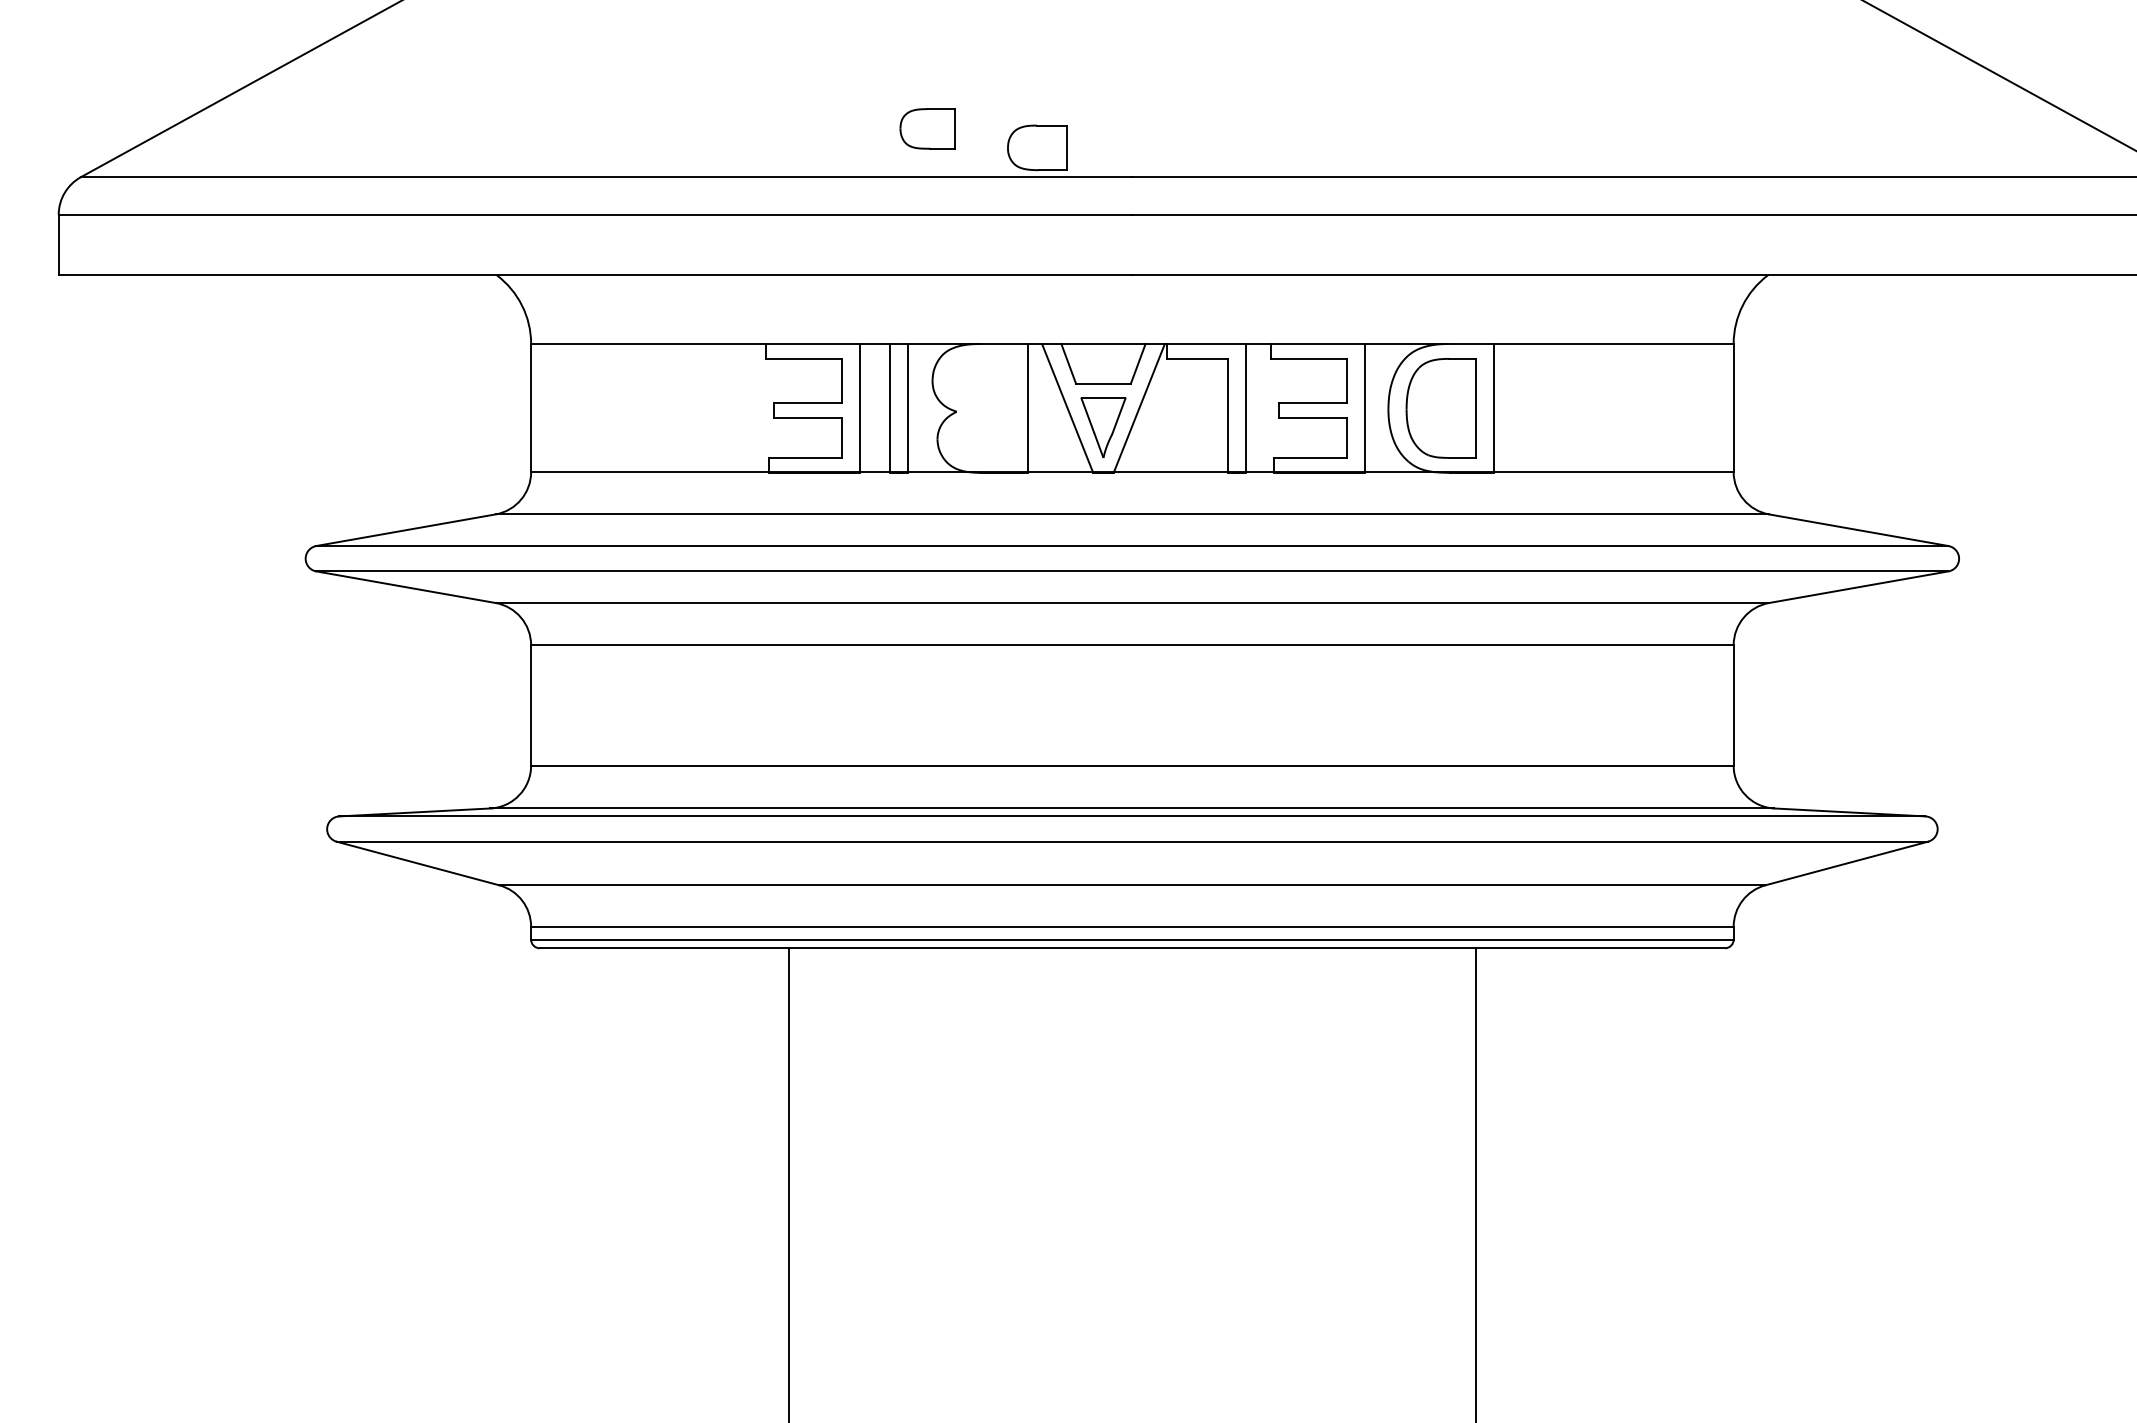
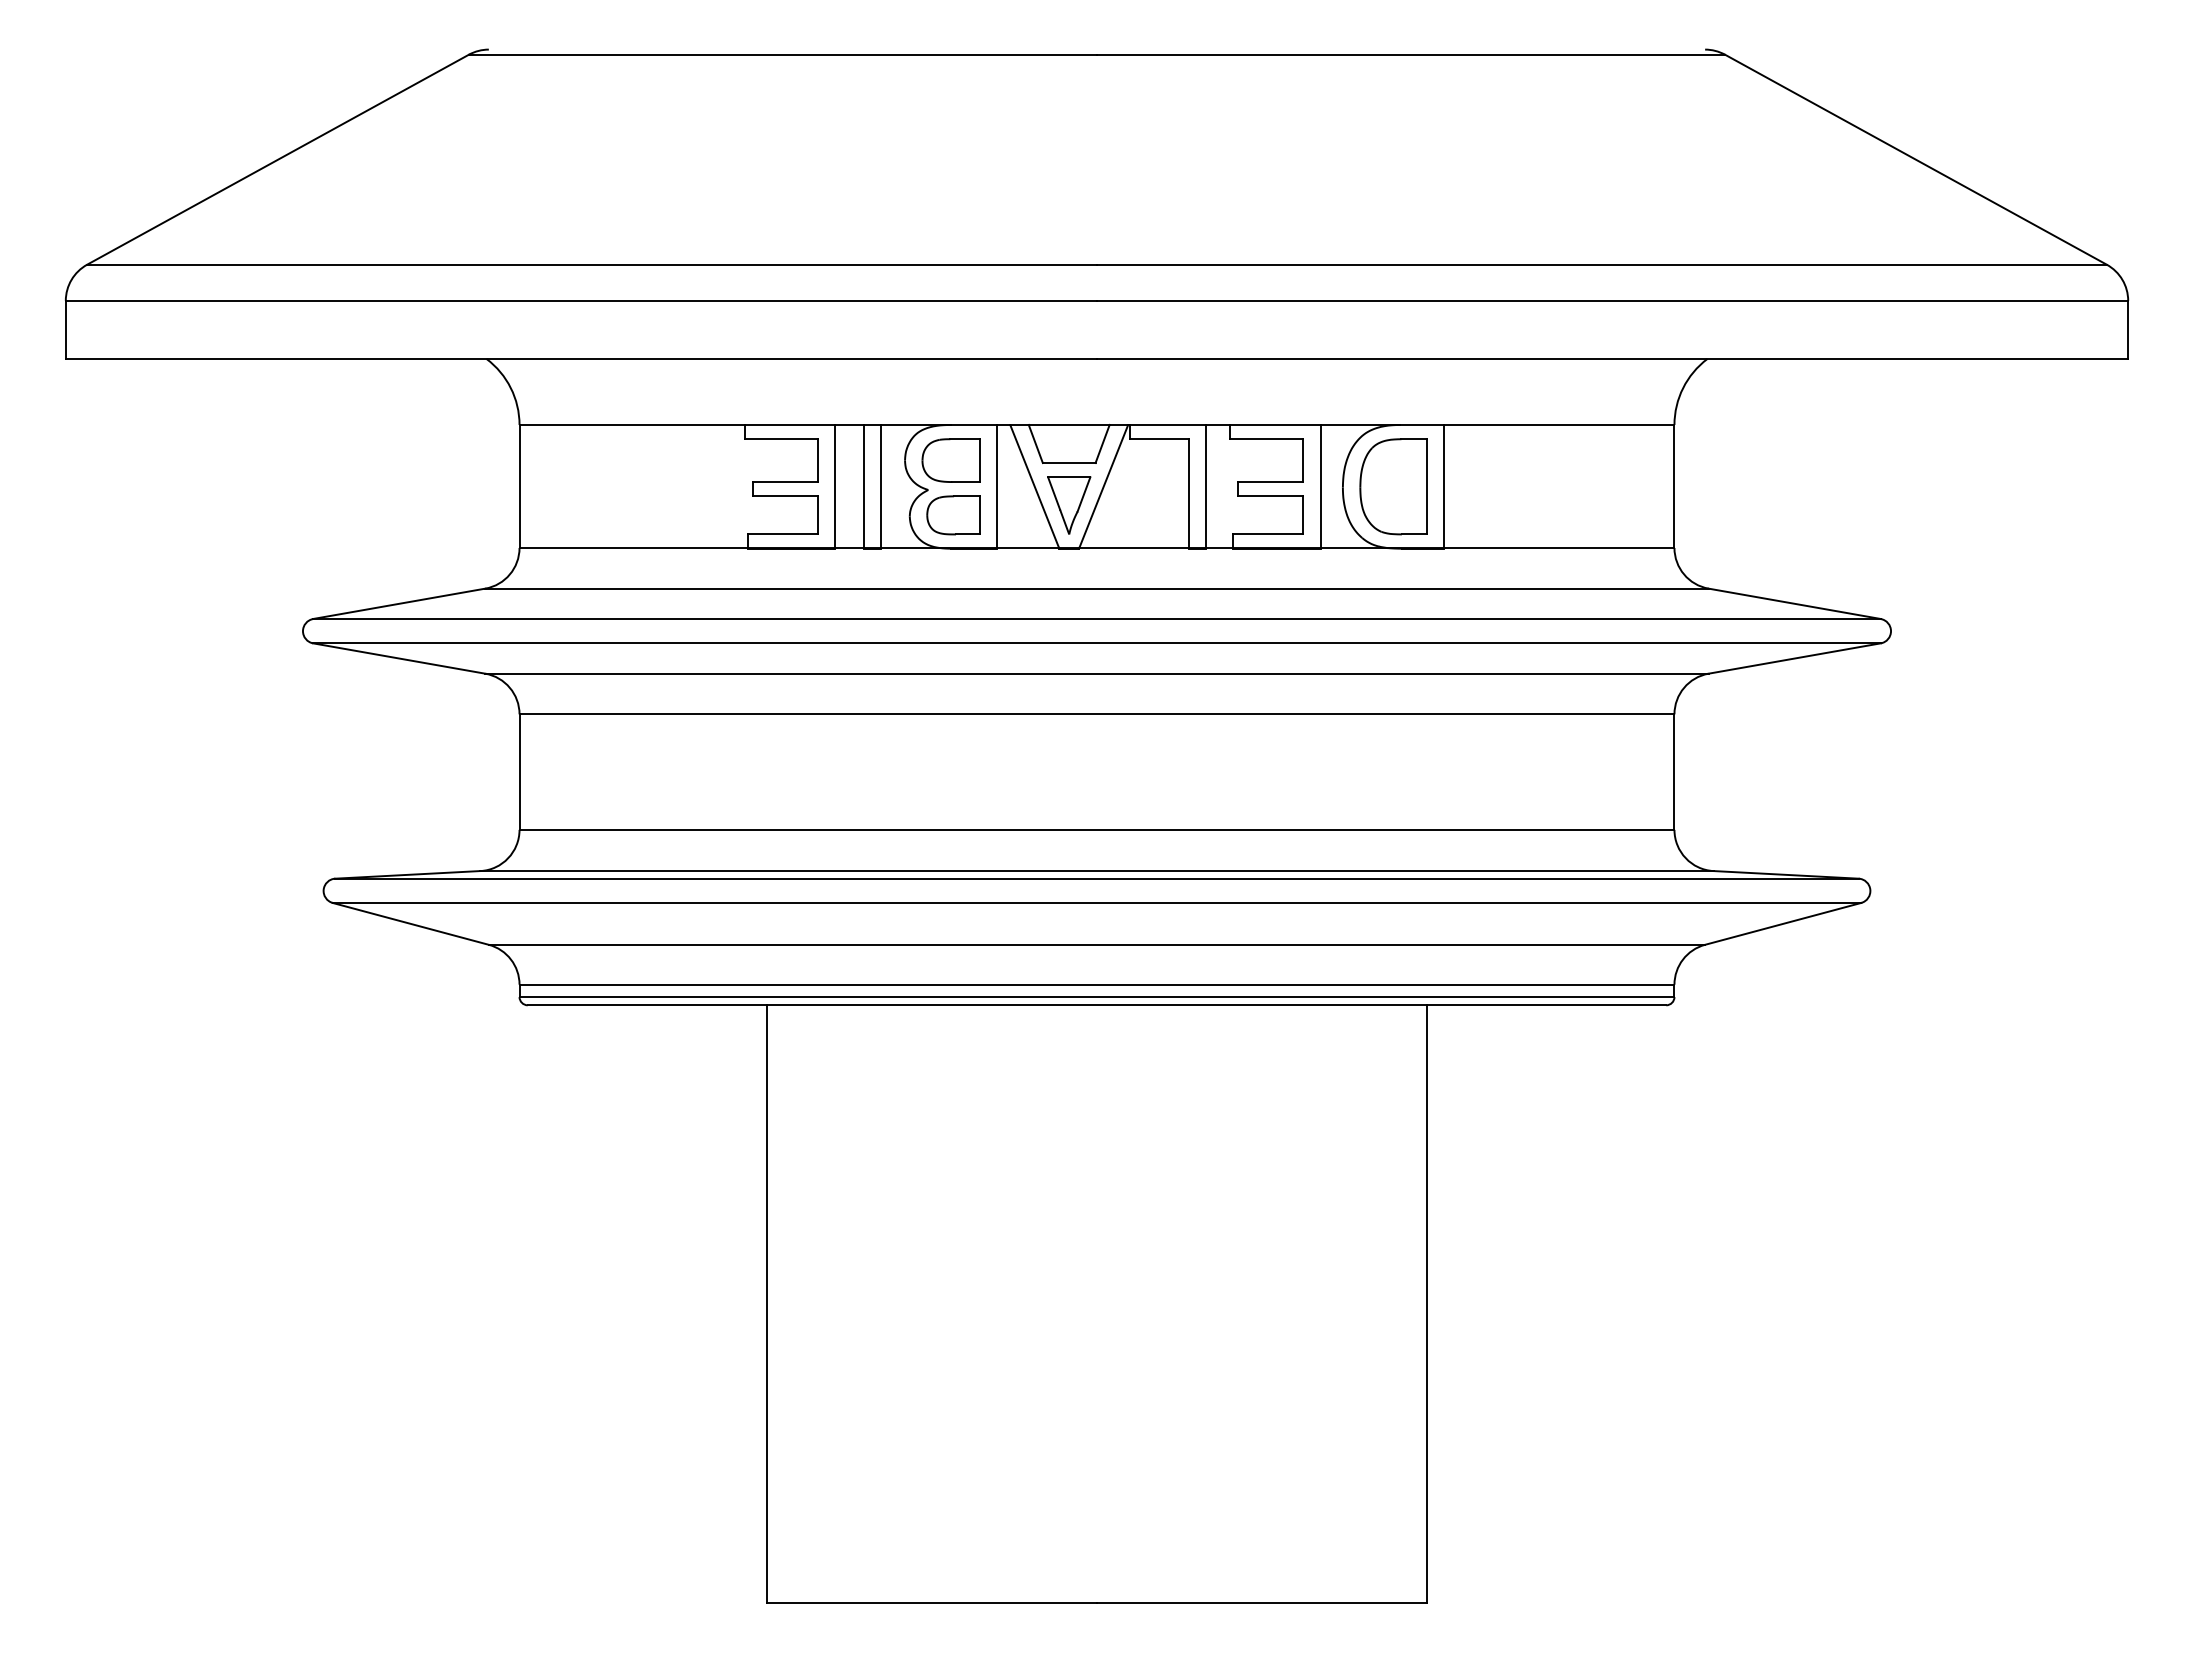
part: (927, 129) -> (953, 515), moved
part: (1037, 147) -> (950, 460), moved

